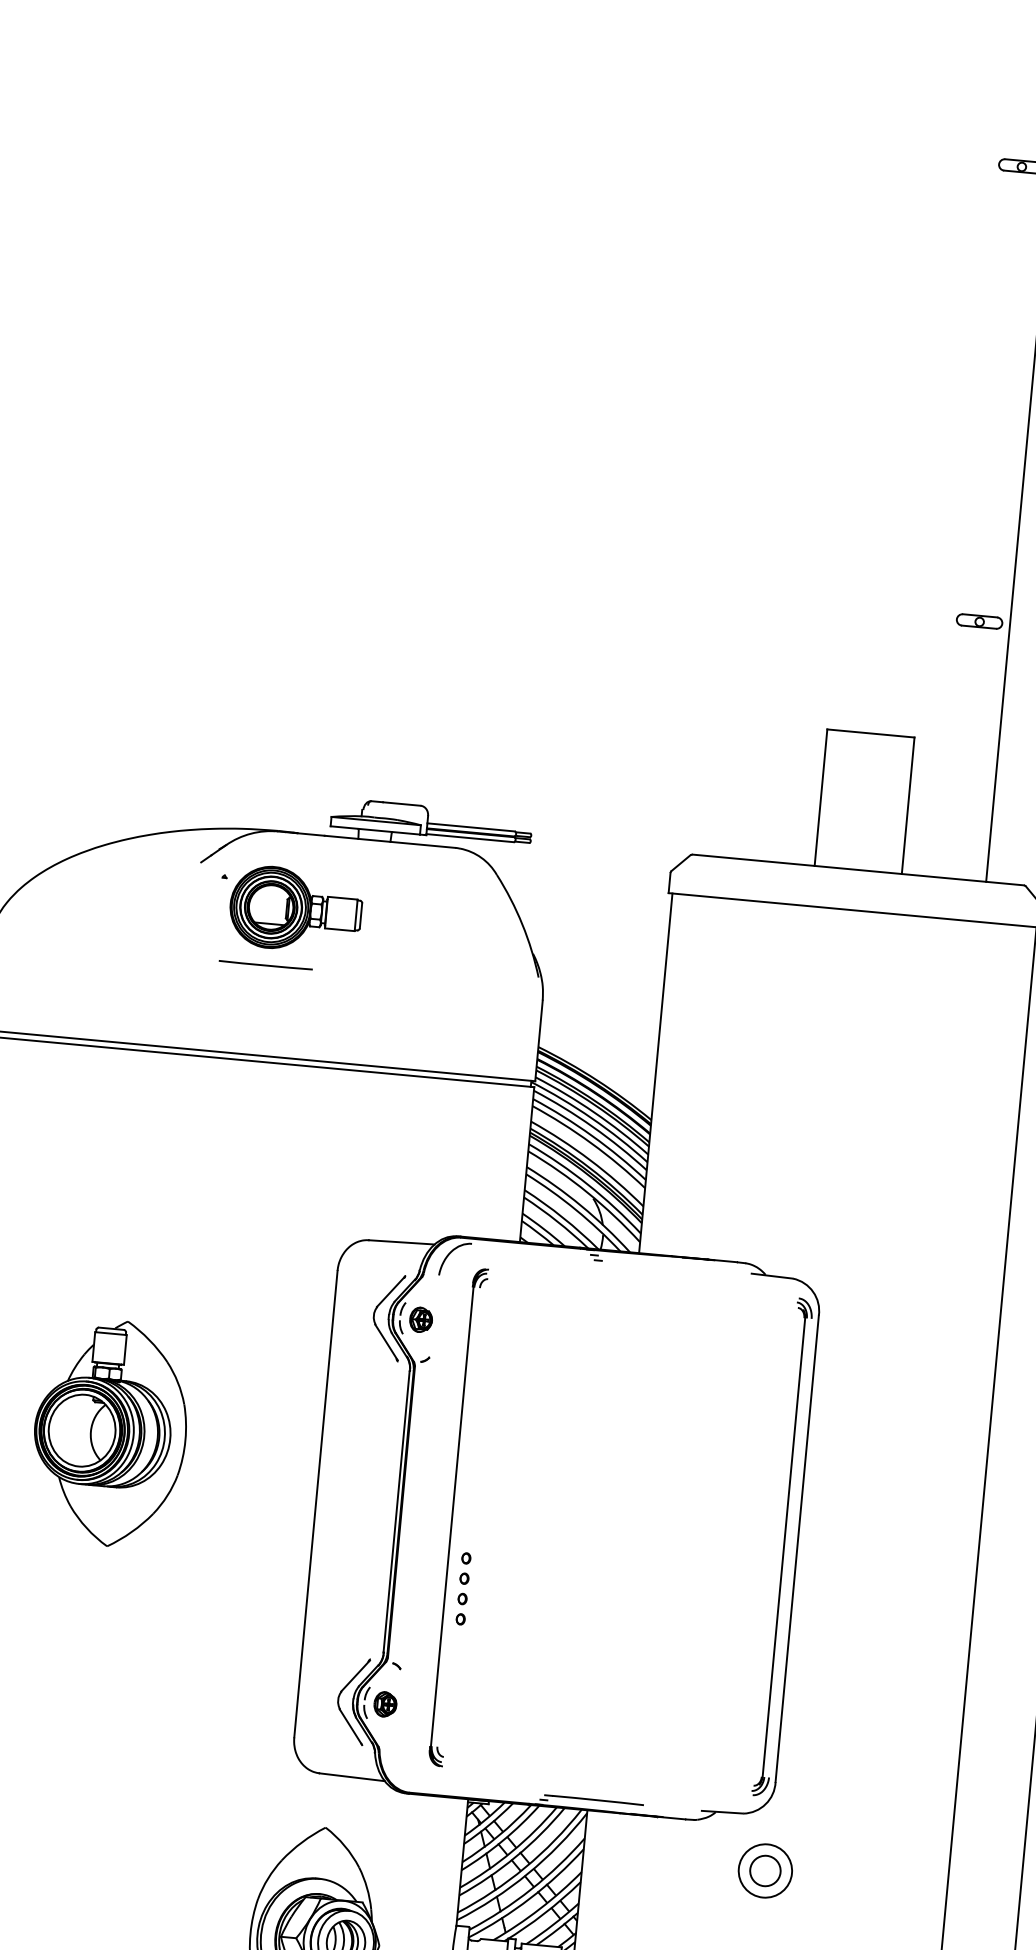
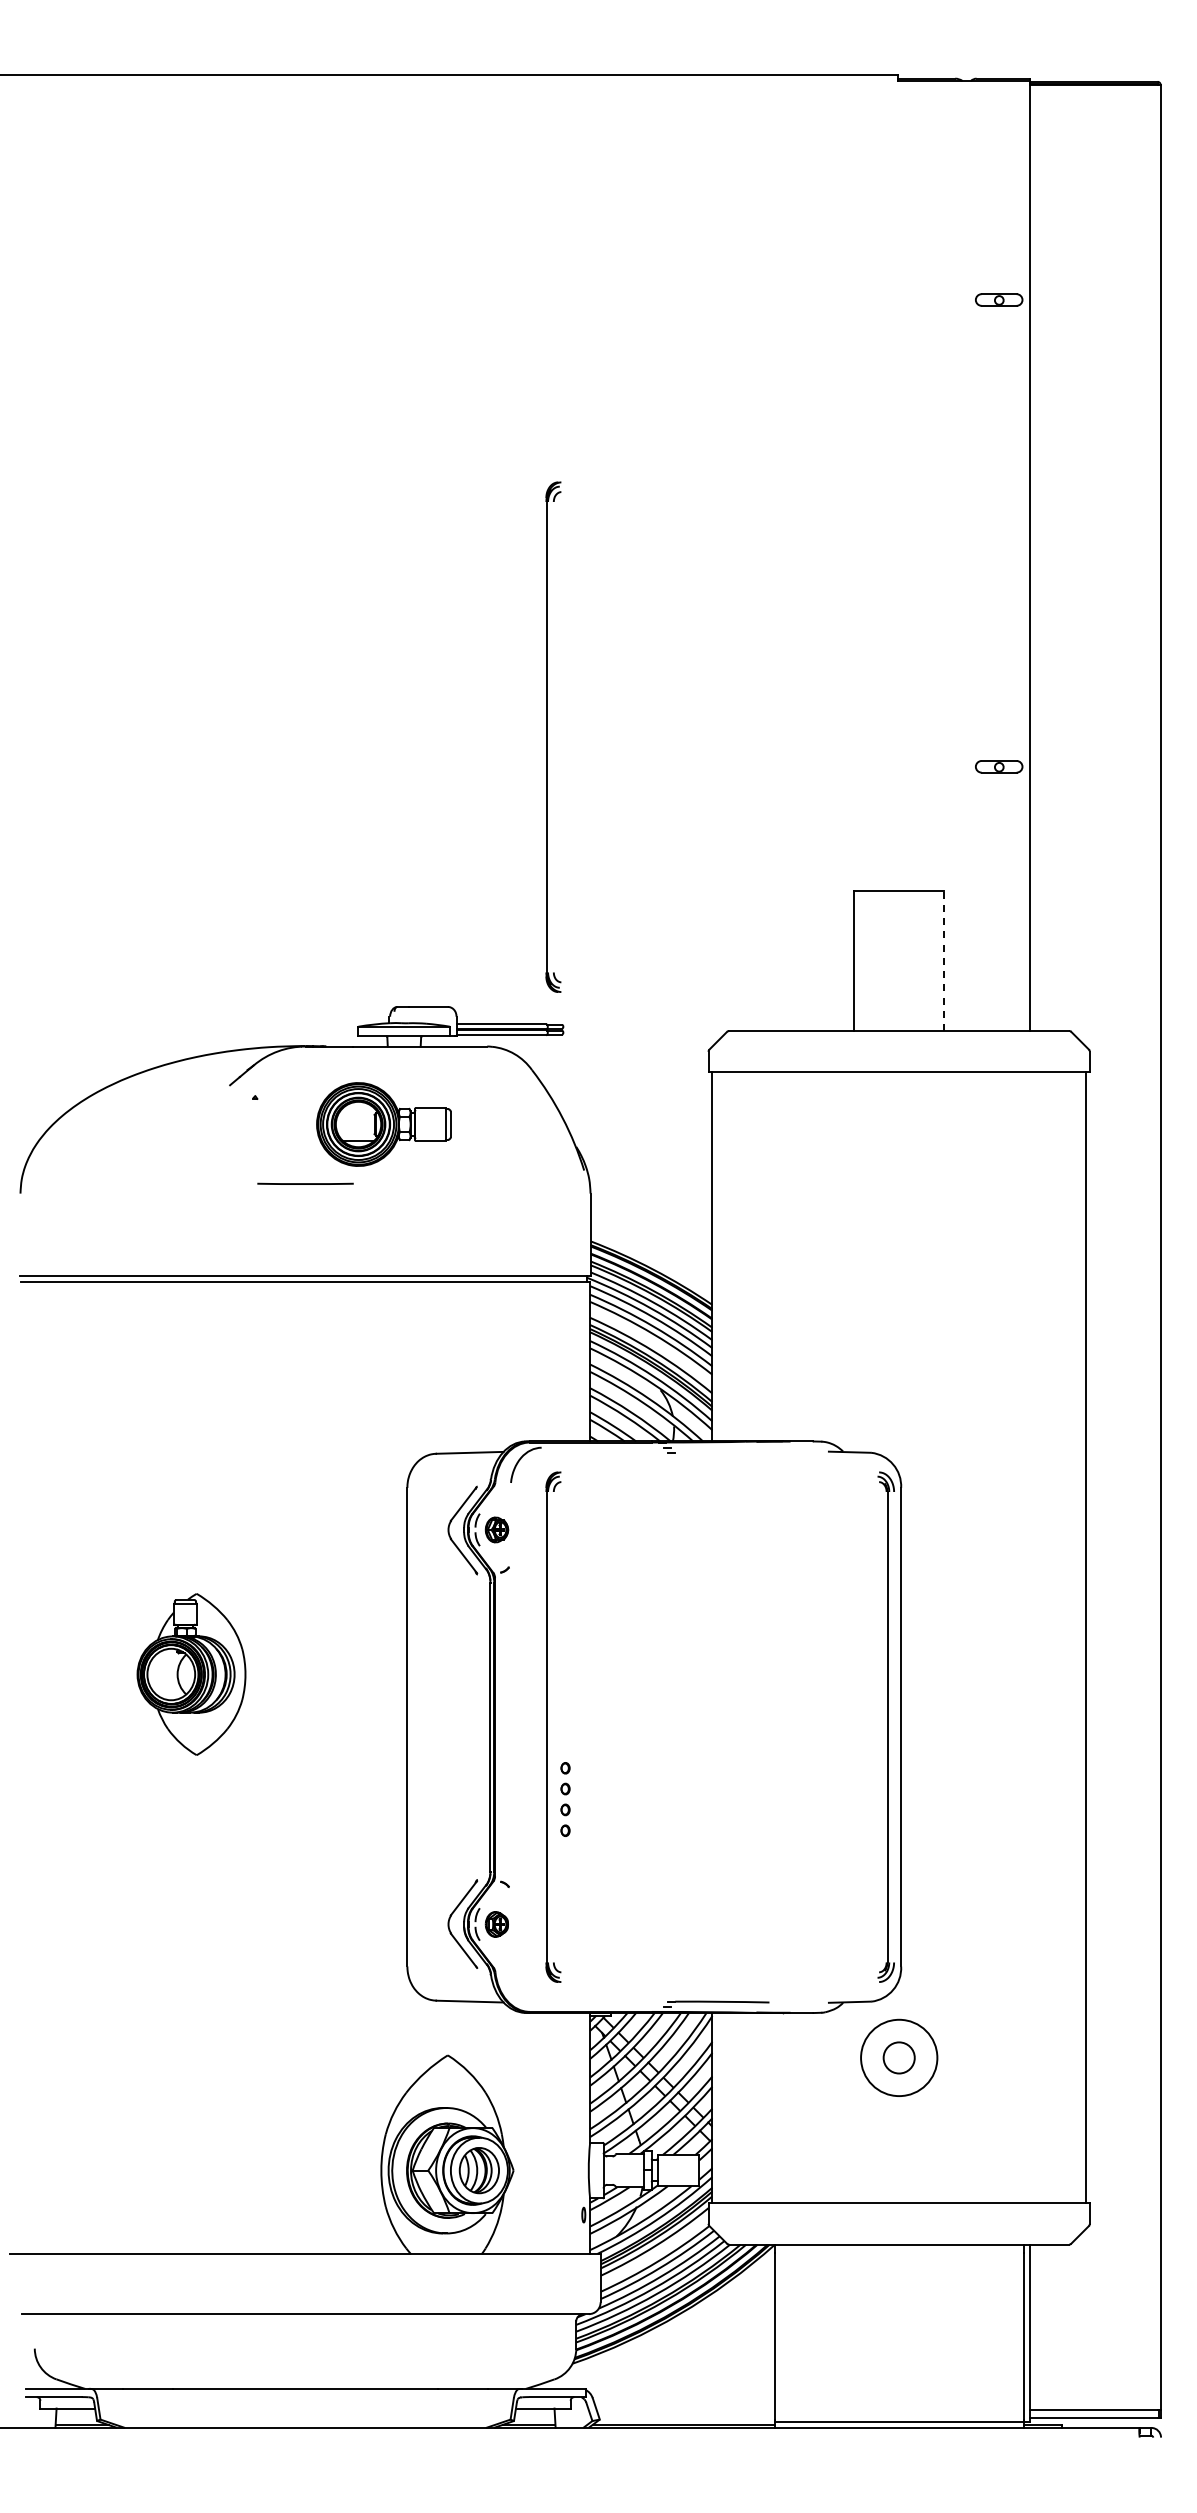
part: (547, 551) -> (553, 736), added
line: (907, 805) -> (943, 960), solid -> dashed
part: (295, 909) -> (383, 1124), moved
part: (110, 1433) -> (191, 1674), size x0.7
circle: (764, 1870) -> (898, 2057), size x1.4

